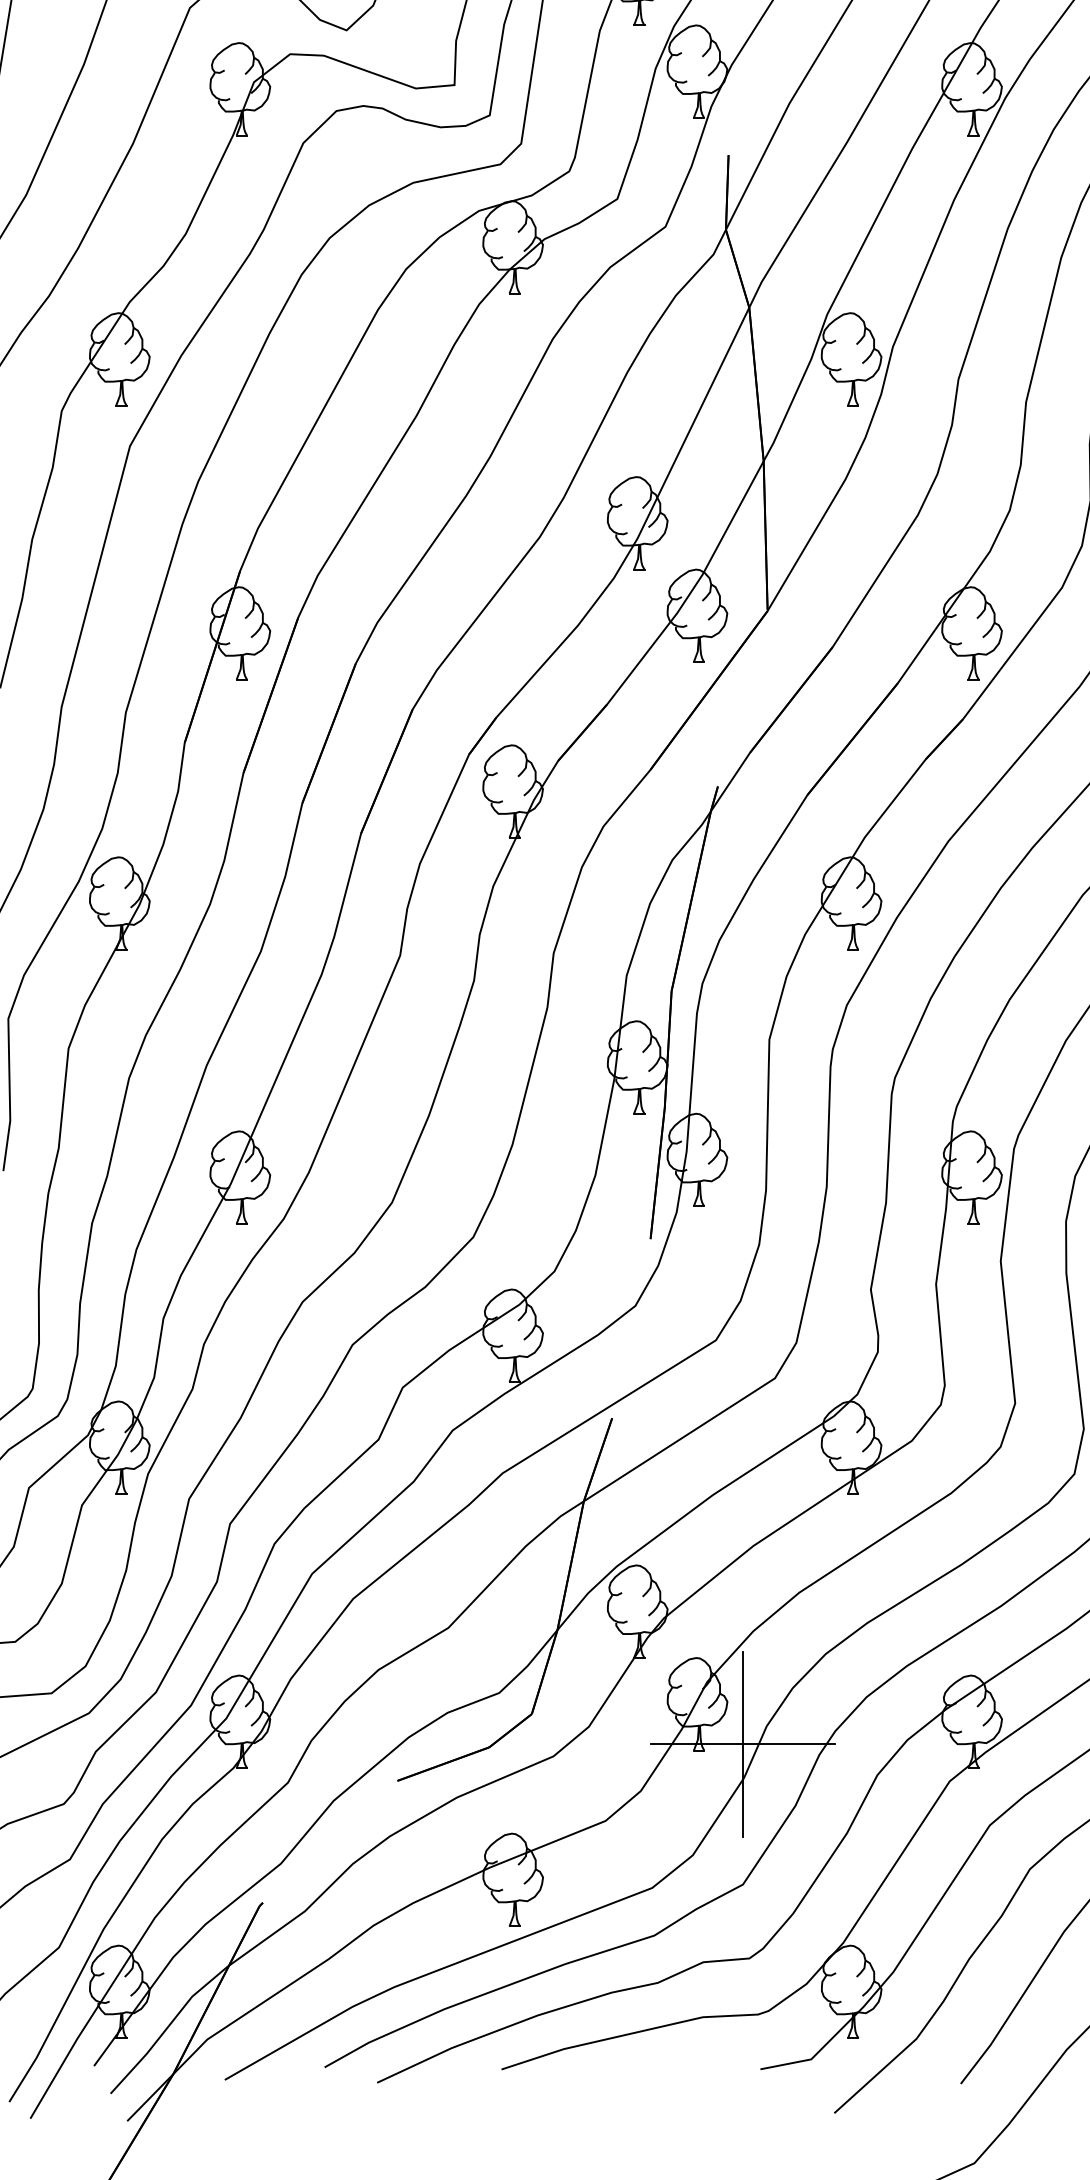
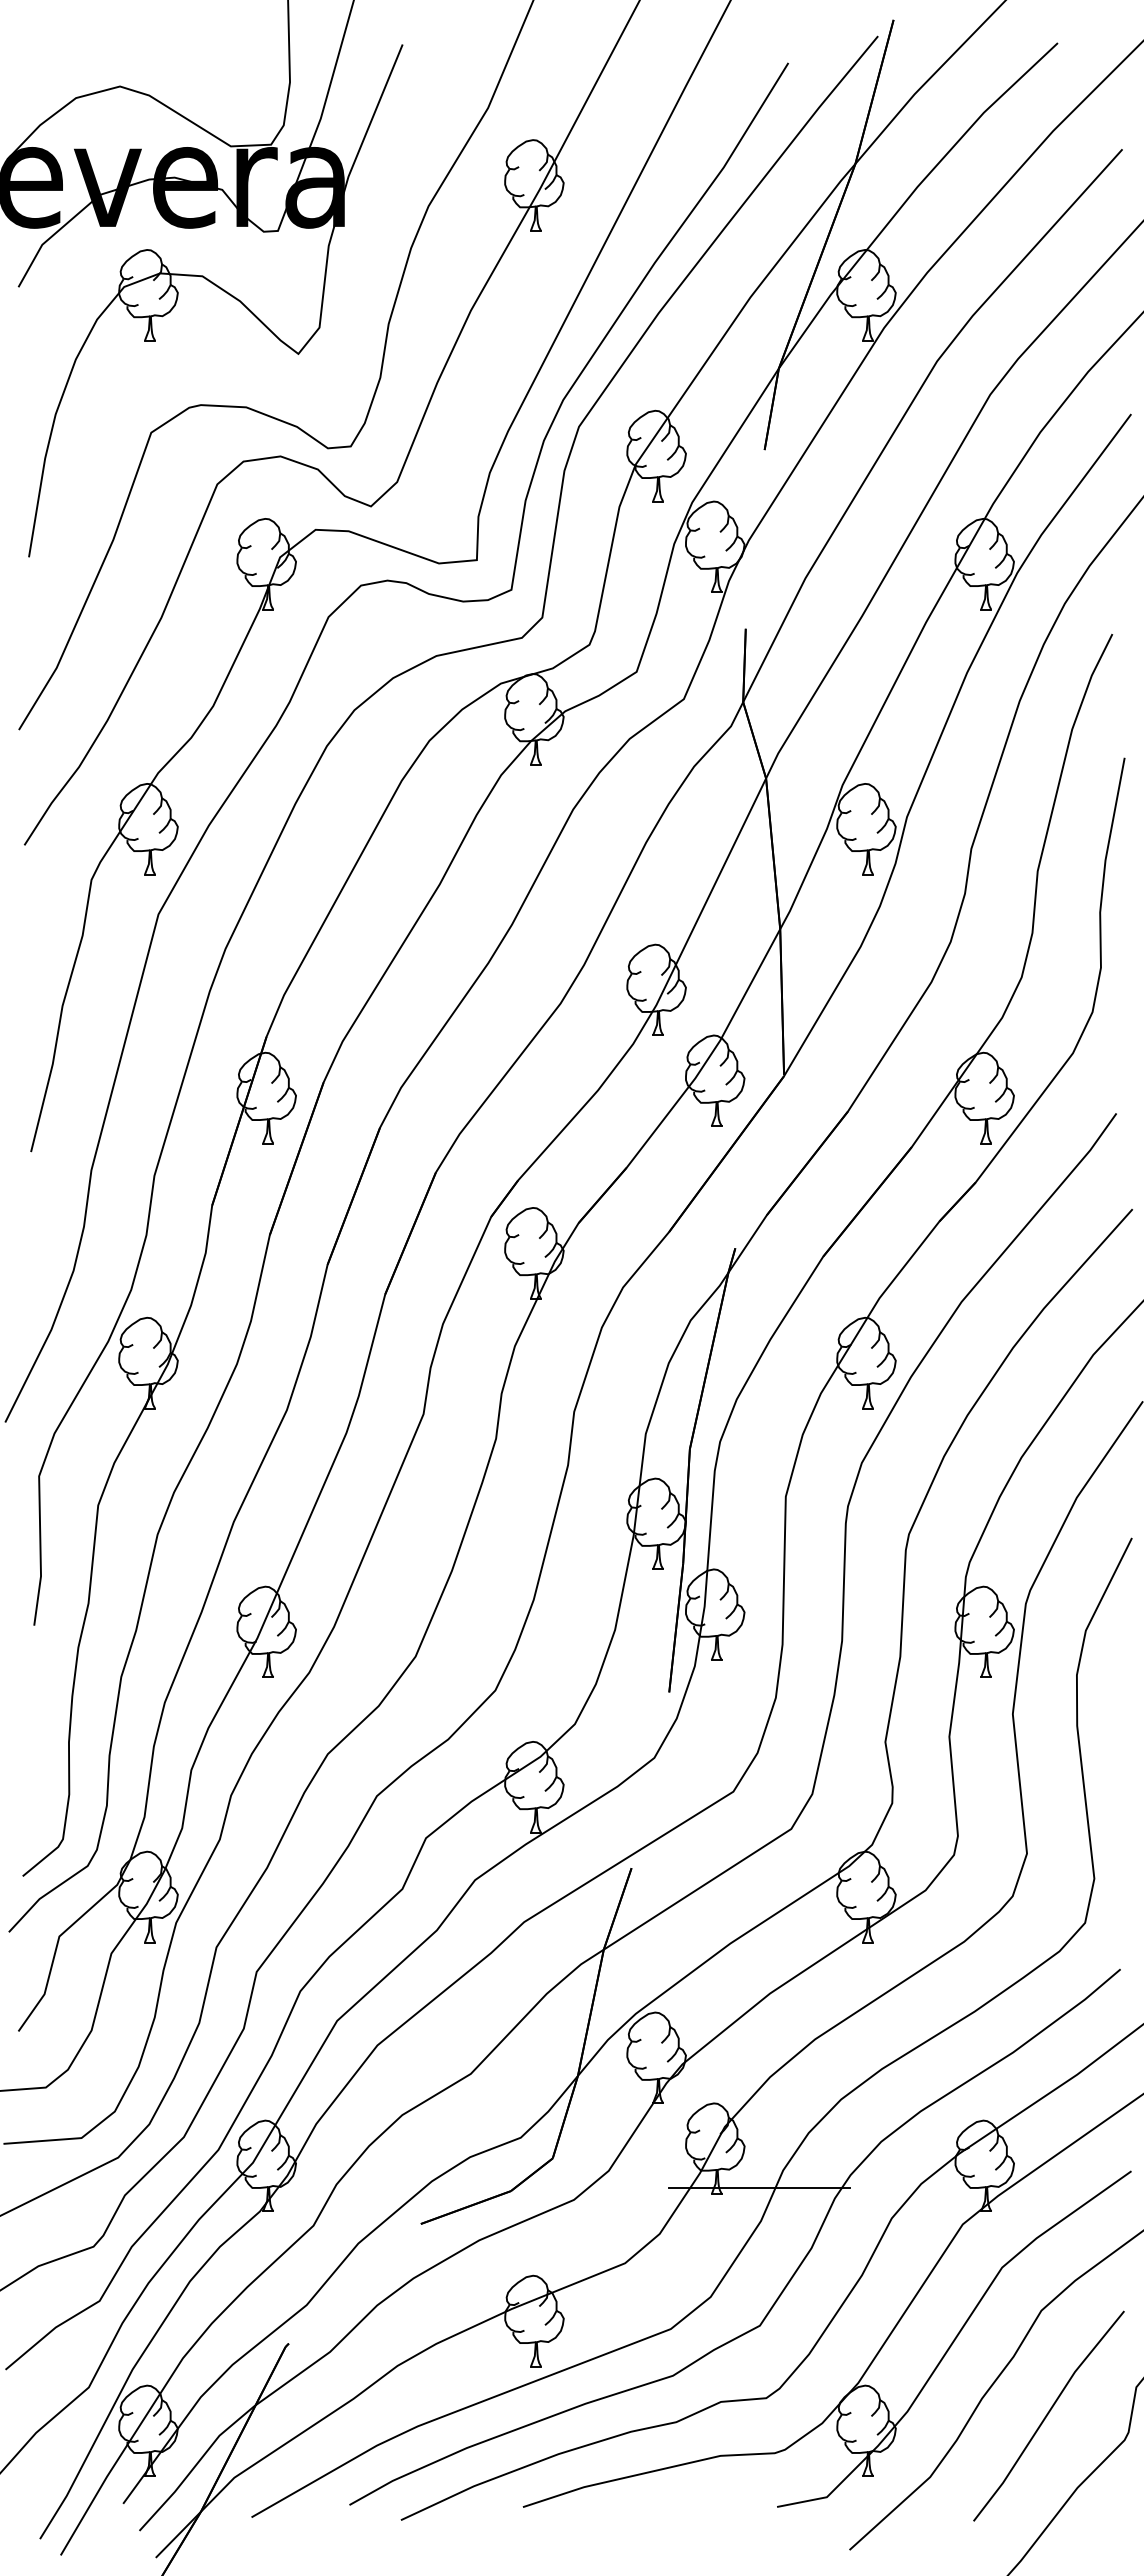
line: (742, 1743) -> (759, 2187), removed

